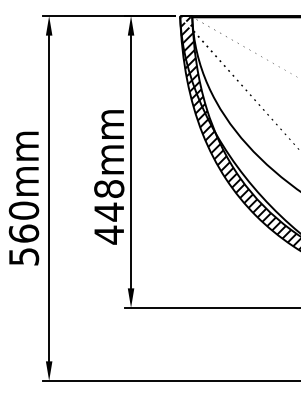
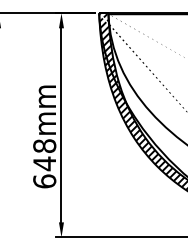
text: (109, 234) -> (44, 181), 448mm -> 648mm

